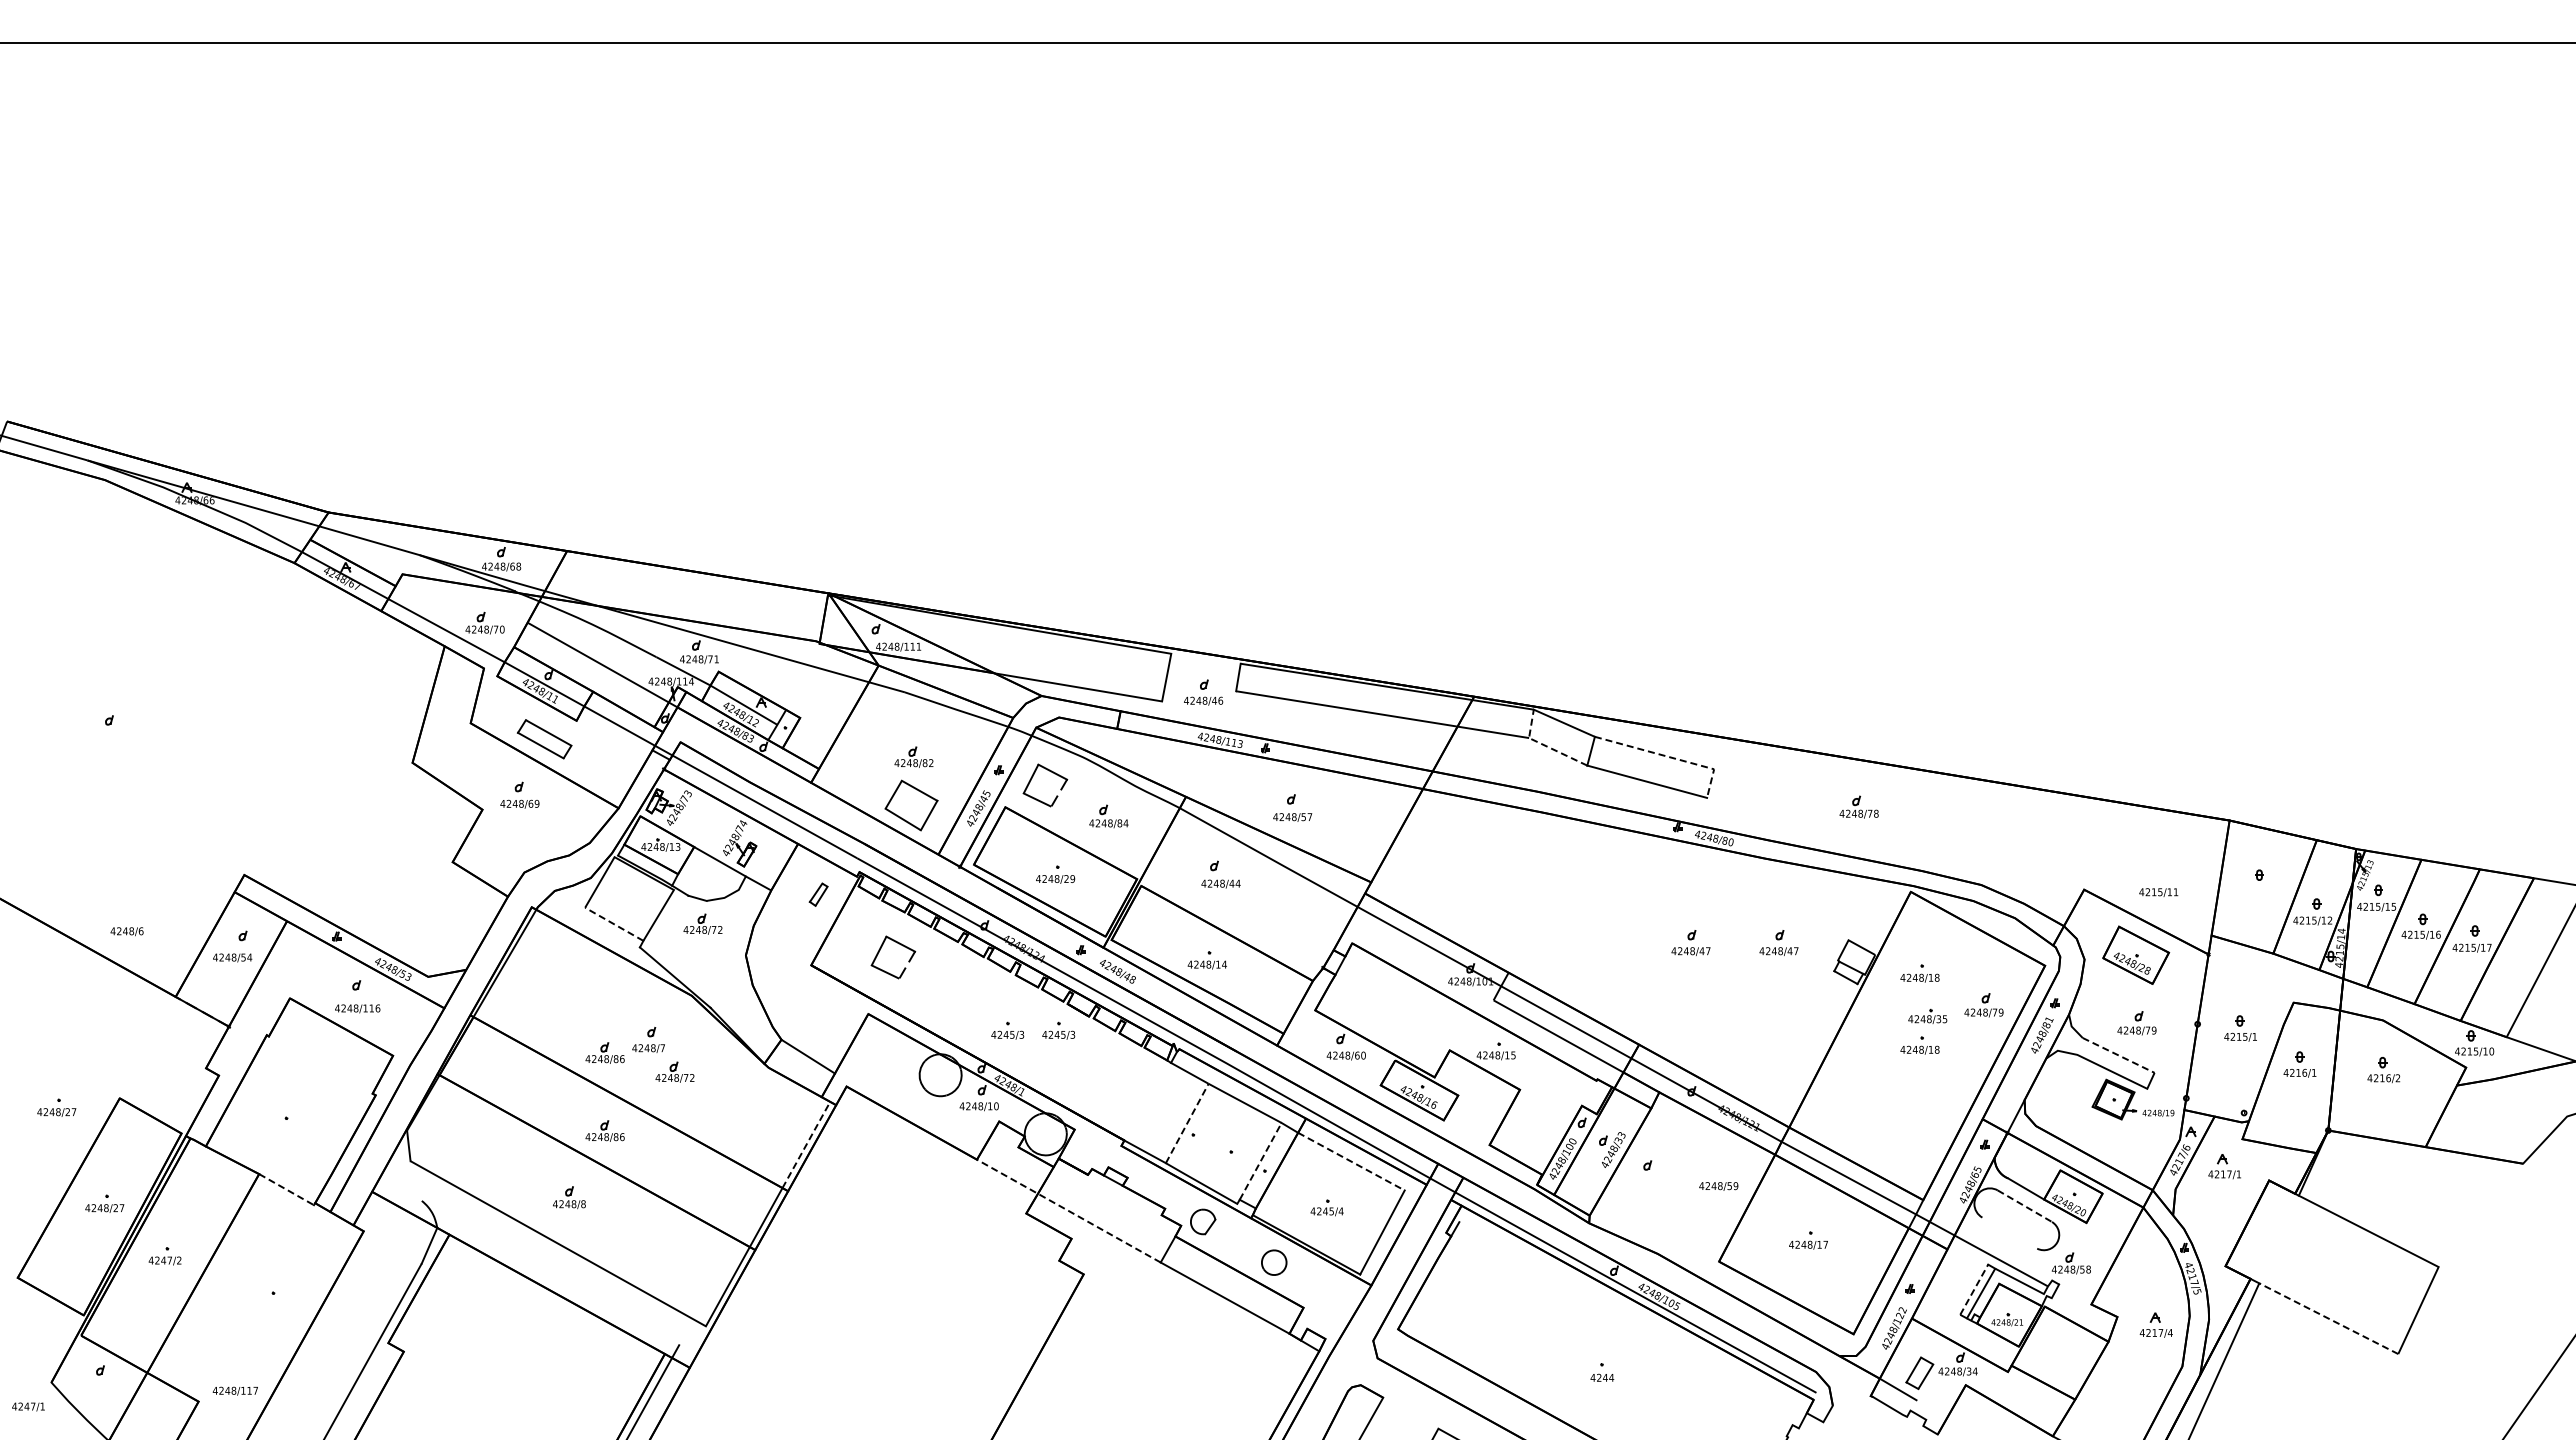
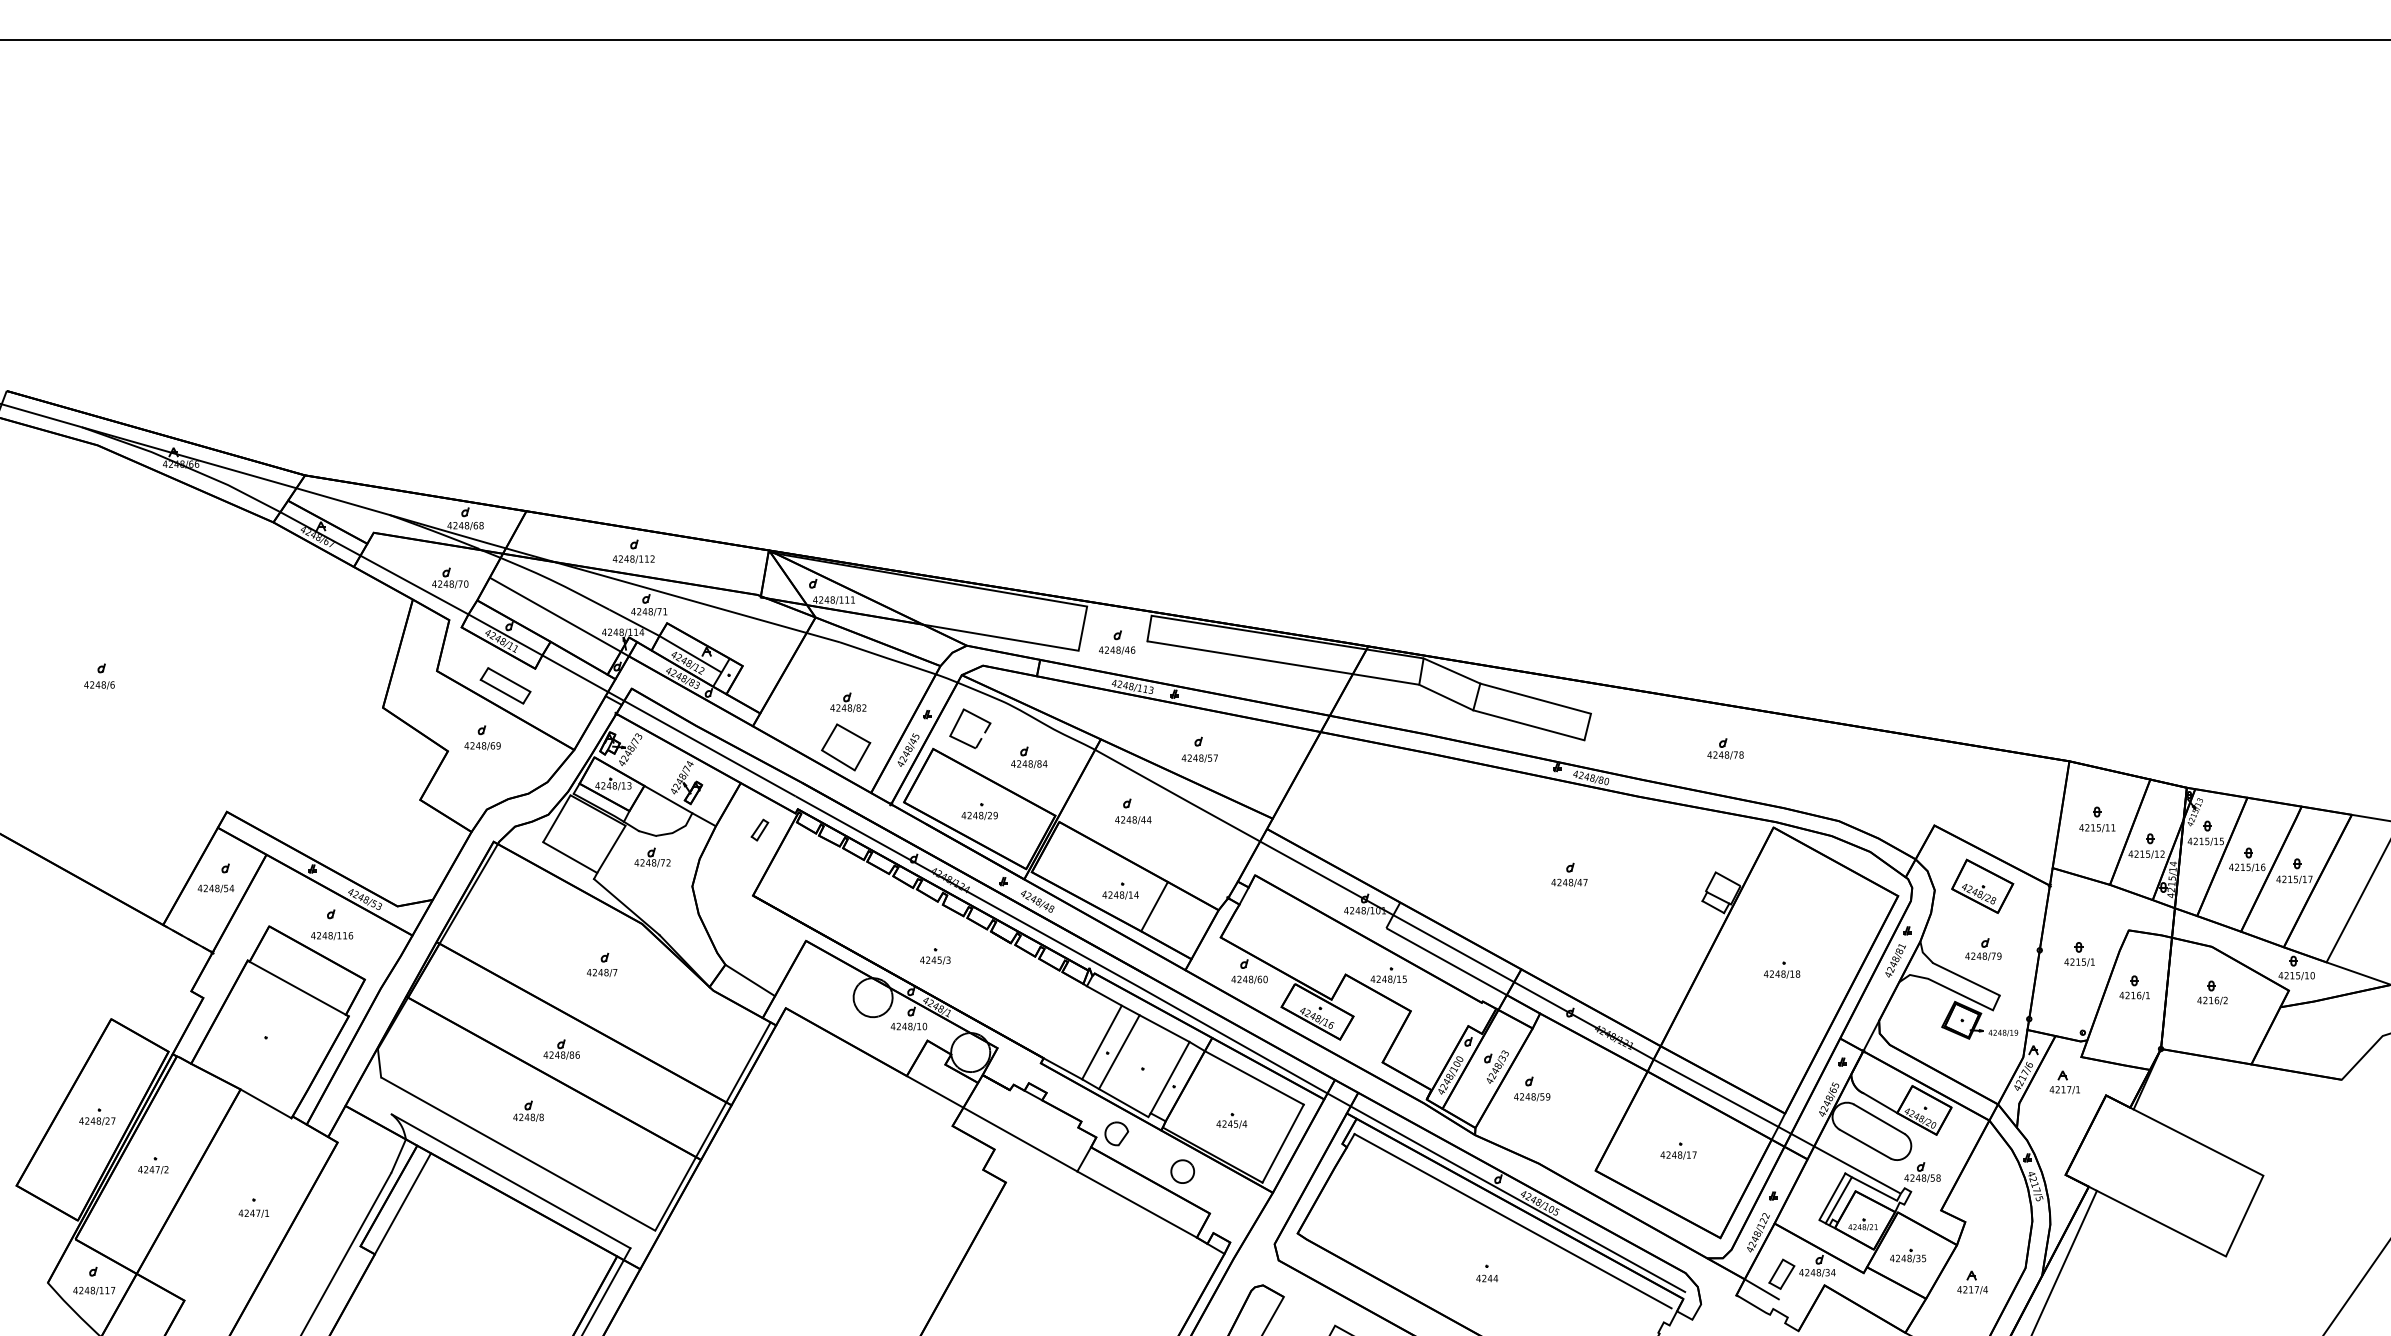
part: (682, 594) -> (633, 551), added
line: (1544, 745) -> (1433, 691), dashed -> solid
line: (1669, 757) -> (1549, 702), dashed -> solid
text: (2158, 892) -> (2097, 828), moved
line: (613, 924) -> (569, 857), dashed -> solid
text: (126, 931) -> (98, 685), moved
part: (1778, 942) -> (1650, 874), removed
part: (900, 945) -> (835, 877), removed
part: (1919, 973) -> (1781, 903), removed
line: (1243, 976) -> (1154, 906), added
part: (1983, 1005) -> (1840, 932), removed
part: (1927, 1015) -> (1907, 1255), moved
part: (1058, 1030) -> (982, 956), removed
part: (604, 1052) -> (561, 976), removed
line: (2118, 1055) -> (1966, 979), dashed -> solid
line: (320, 1064) -> (297, 987), added
part: (674, 1071) -> (626, 994), removed
part: (56, 1107) -> (52, 1027), removed
line: (1187, 1123) -> (1102, 1042), dashed -> solid
line: (1205, 1133) -> (1118, 1051), added
line: (806, 1144) -> (748, 1061), dashed -> solid
line: (1260, 1161) -> (1169, 1077), dashed -> solid
line: (1351, 1161) -> (1254, 1077), dashed -> solid
text: (1718, 1186) -> (1531, 1097), moved
line: (287, 1189) -> (266, 1103), dashed -> solid
line: (2025, 1206) -> (1879, 1119), dashed -> solid
line: (1068, 1210) -> (991, 1123), dashed -> solid
line: (2009, 1232) -> (1865, 1143), added
line: (550, 1272) -> (511, 1180), added
line: (1974, 1289) -> (1832, 1196), dashed -> solid
line: (433, 1296) -> (402, 1203), added
line: (1629, 1315) -> (1512, 1220), added
line: (2328, 1318) -> (2161, 1223), dashed -> solid
part: (2155, 1324) -> (1971, 1281), moved
text: (234, 1390) -> (93, 1290), moved
text: (28, 1406) -> (253, 1213), moved

